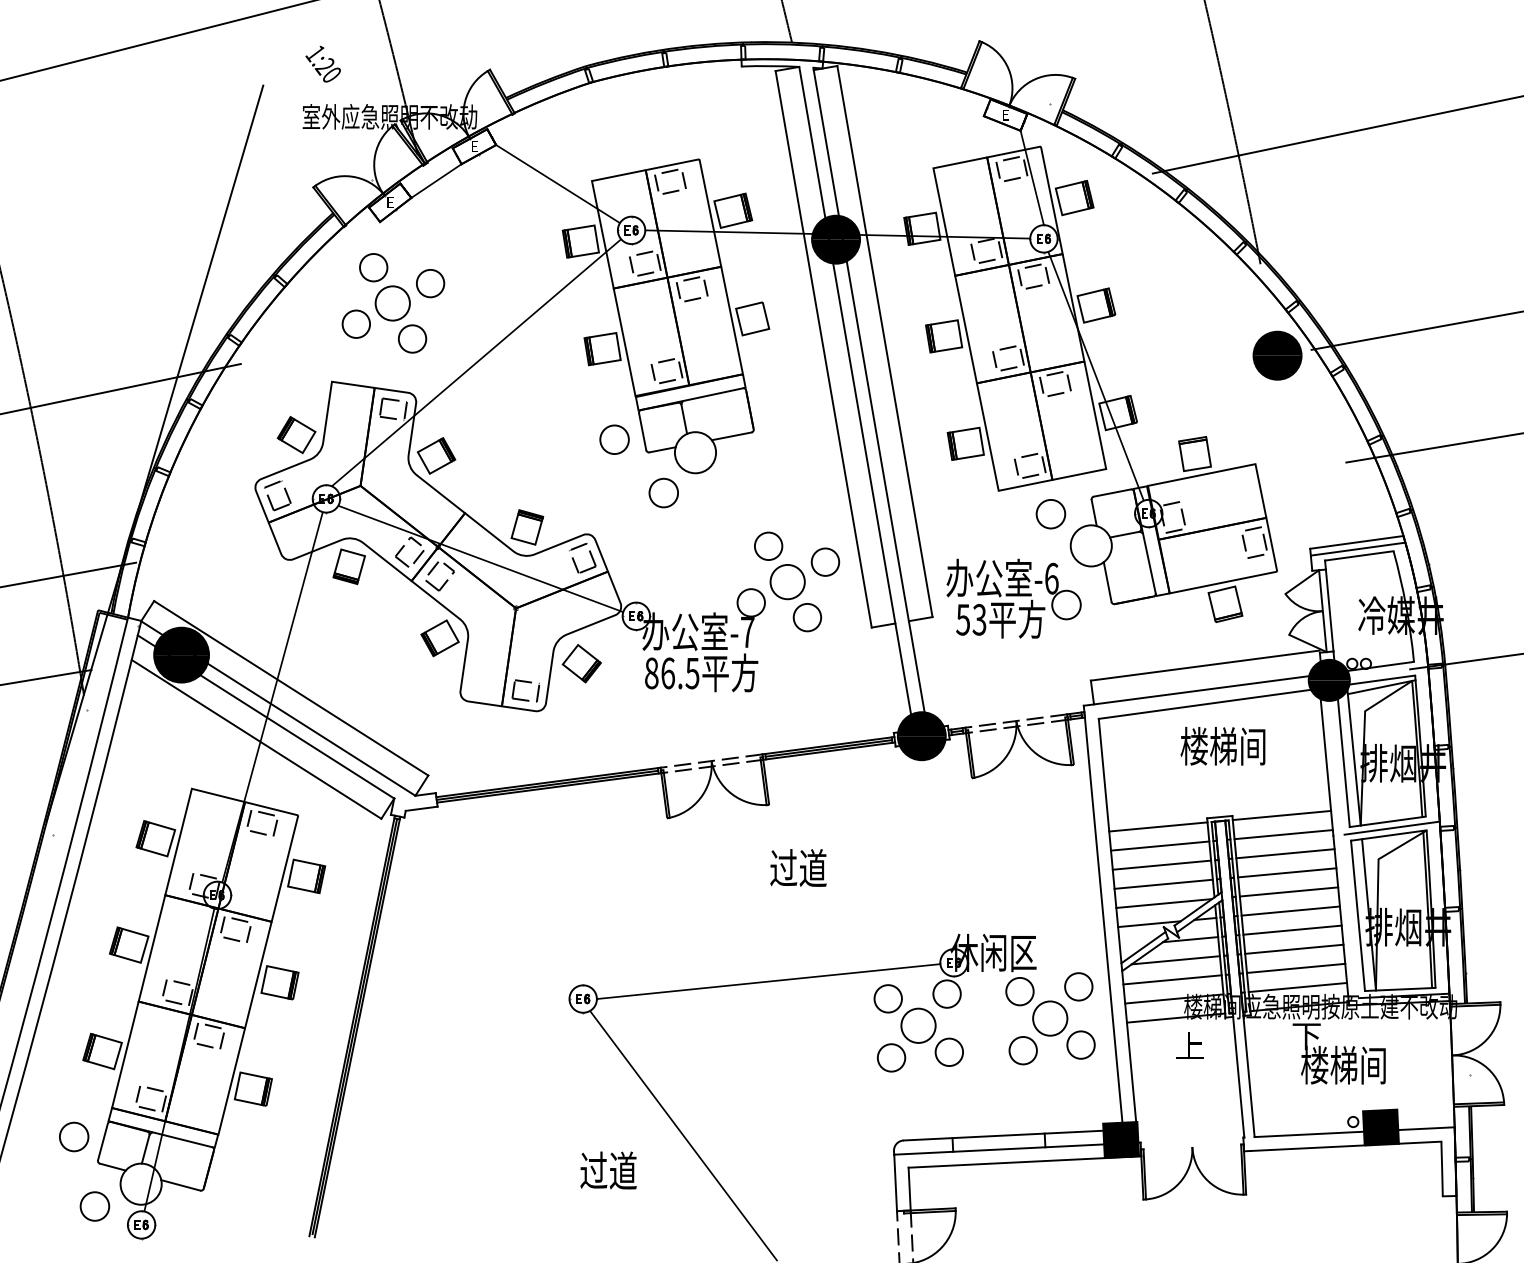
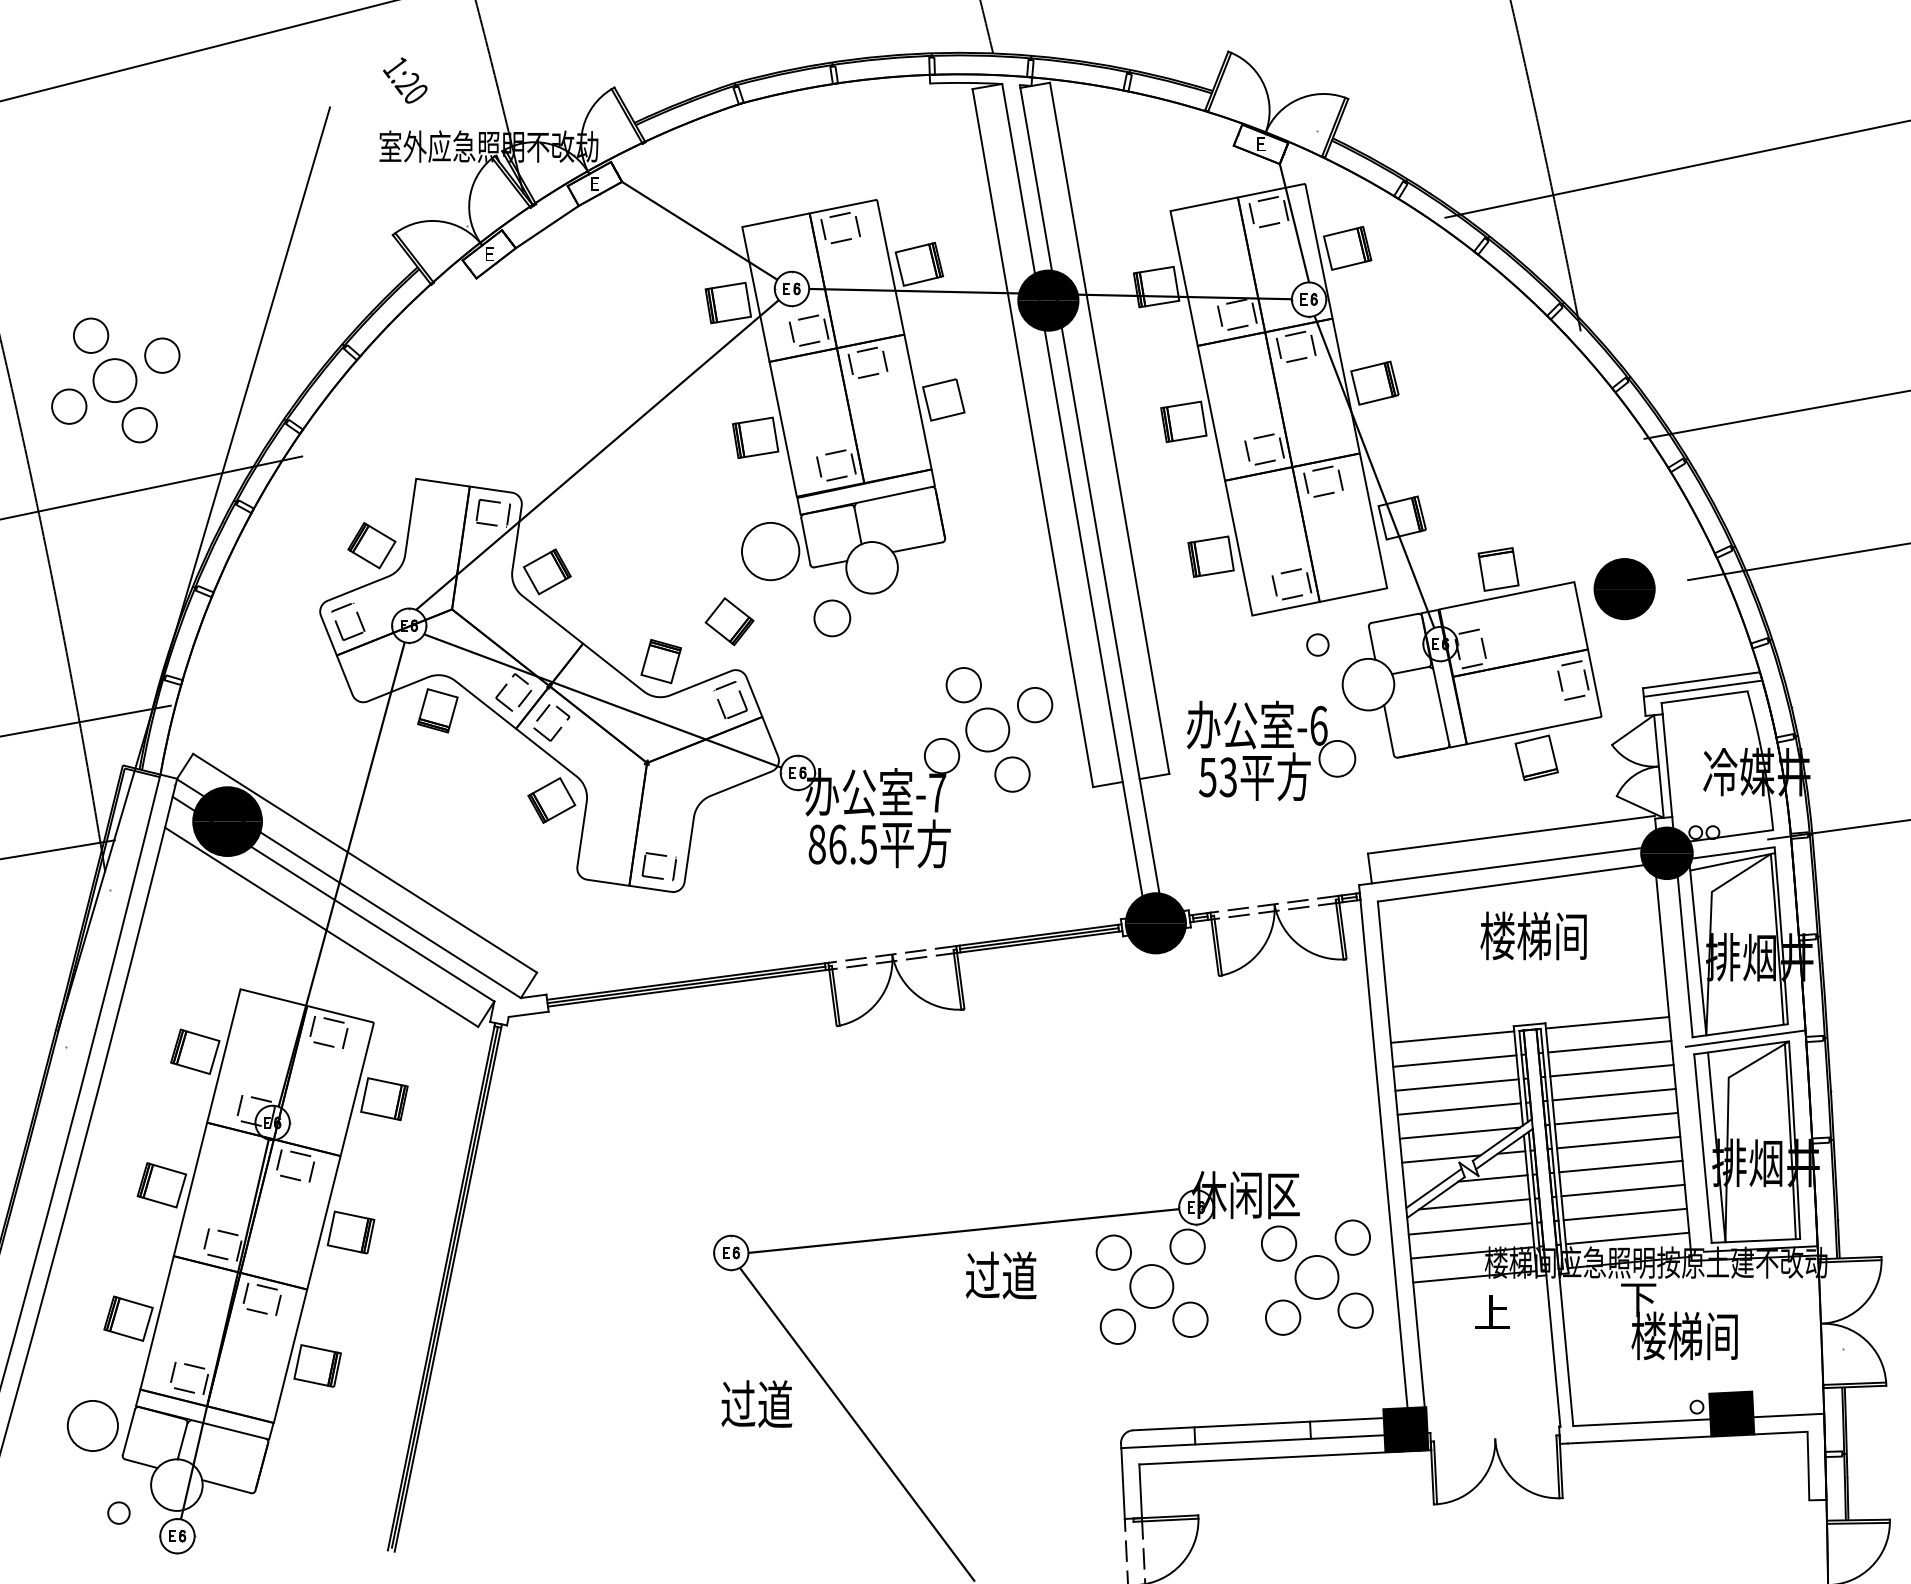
part: (393, 303) -> (115, 380), moved
part: (1277, 355) -> (1624, 588), moved
circle: (614, 439) -> (770, 551), size x1.6
circle: (1050, 514) -> (1317, 645), size x0.6
part: (581, 663) -> (729, 621), moved
text: (798, 867) -> (1001, 1274), moved
circle: (73, 1136) -> (92, 1425), size x1.4
text: (608, 1170) -> (756, 1404), moved
circle: (94, 1206) -> (118, 1513), size x0.6

